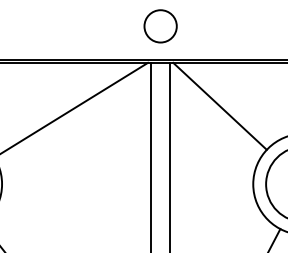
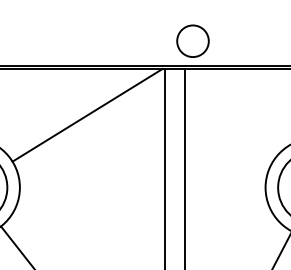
circle: (160, 25) -> (192, 40), moved
line: (219, 106) -> (232, 111), removed

